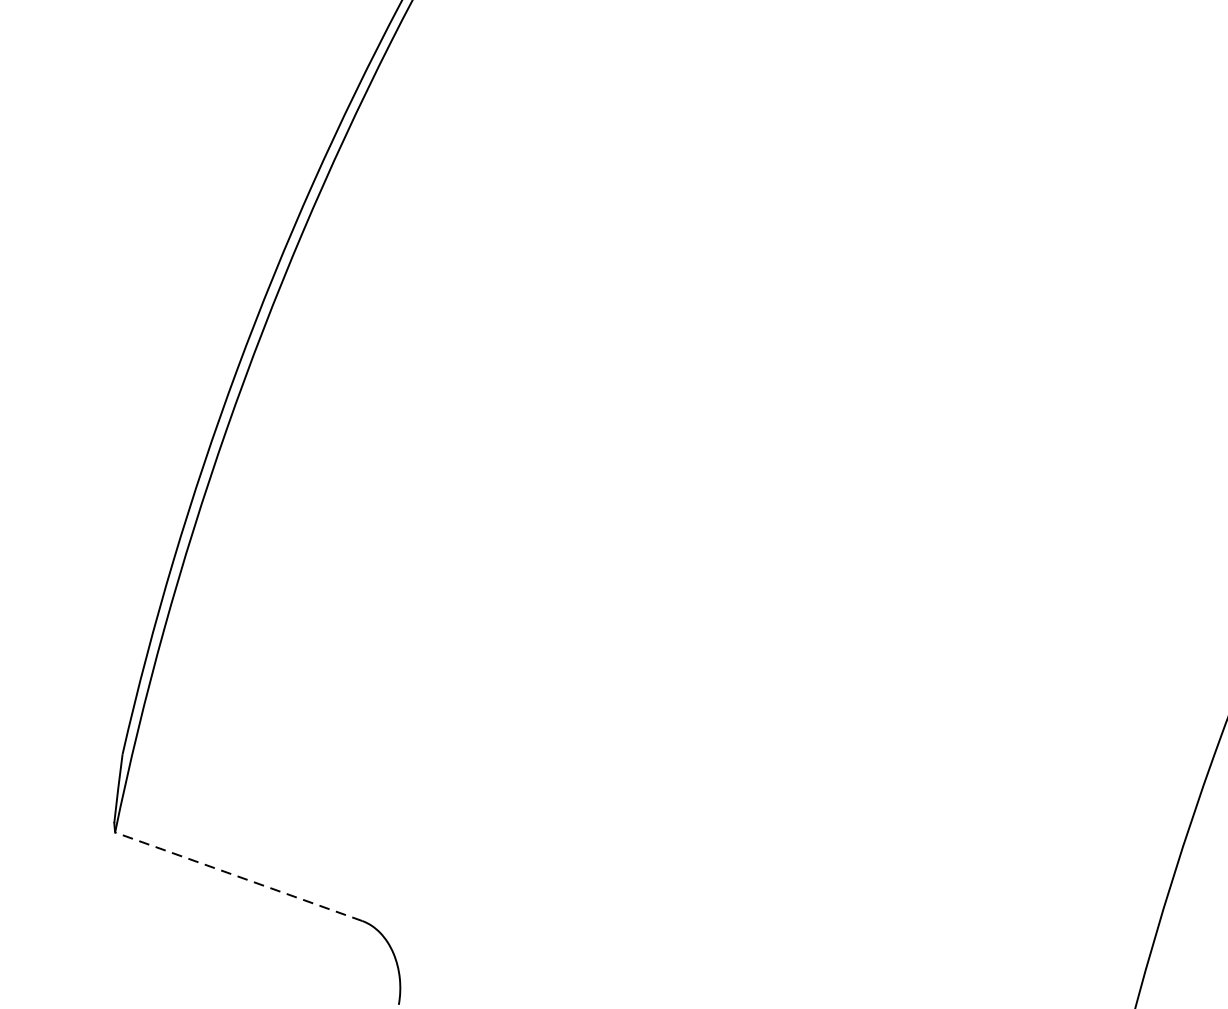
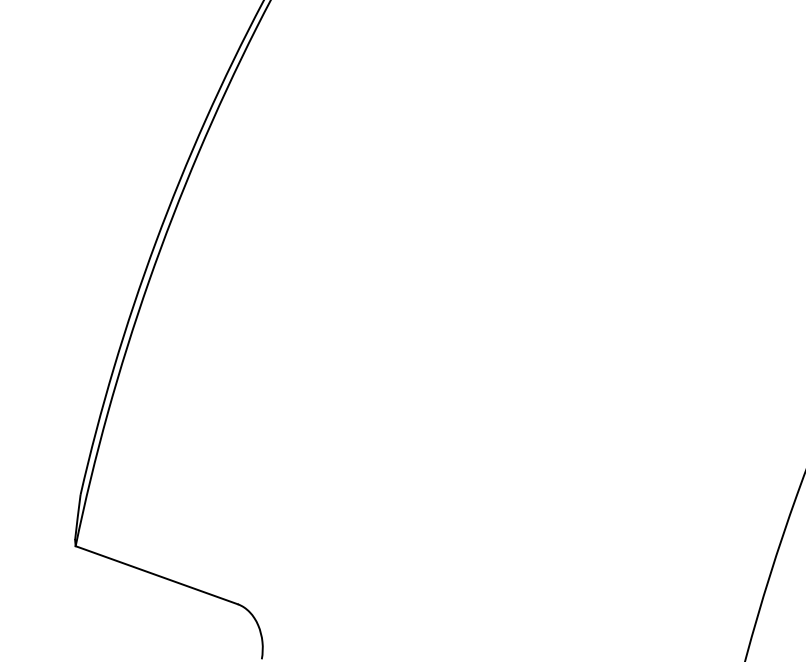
line: (238, 877) -> (156, 575), dashed -> solid

